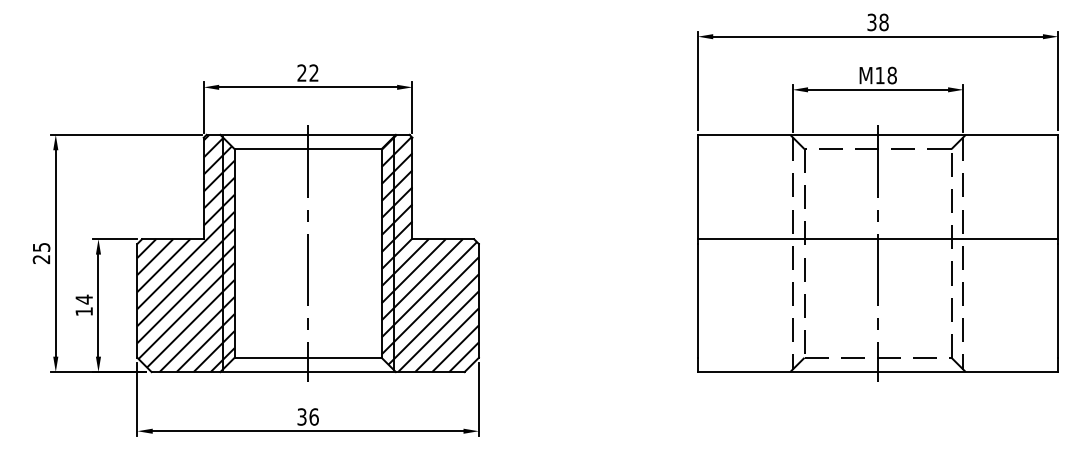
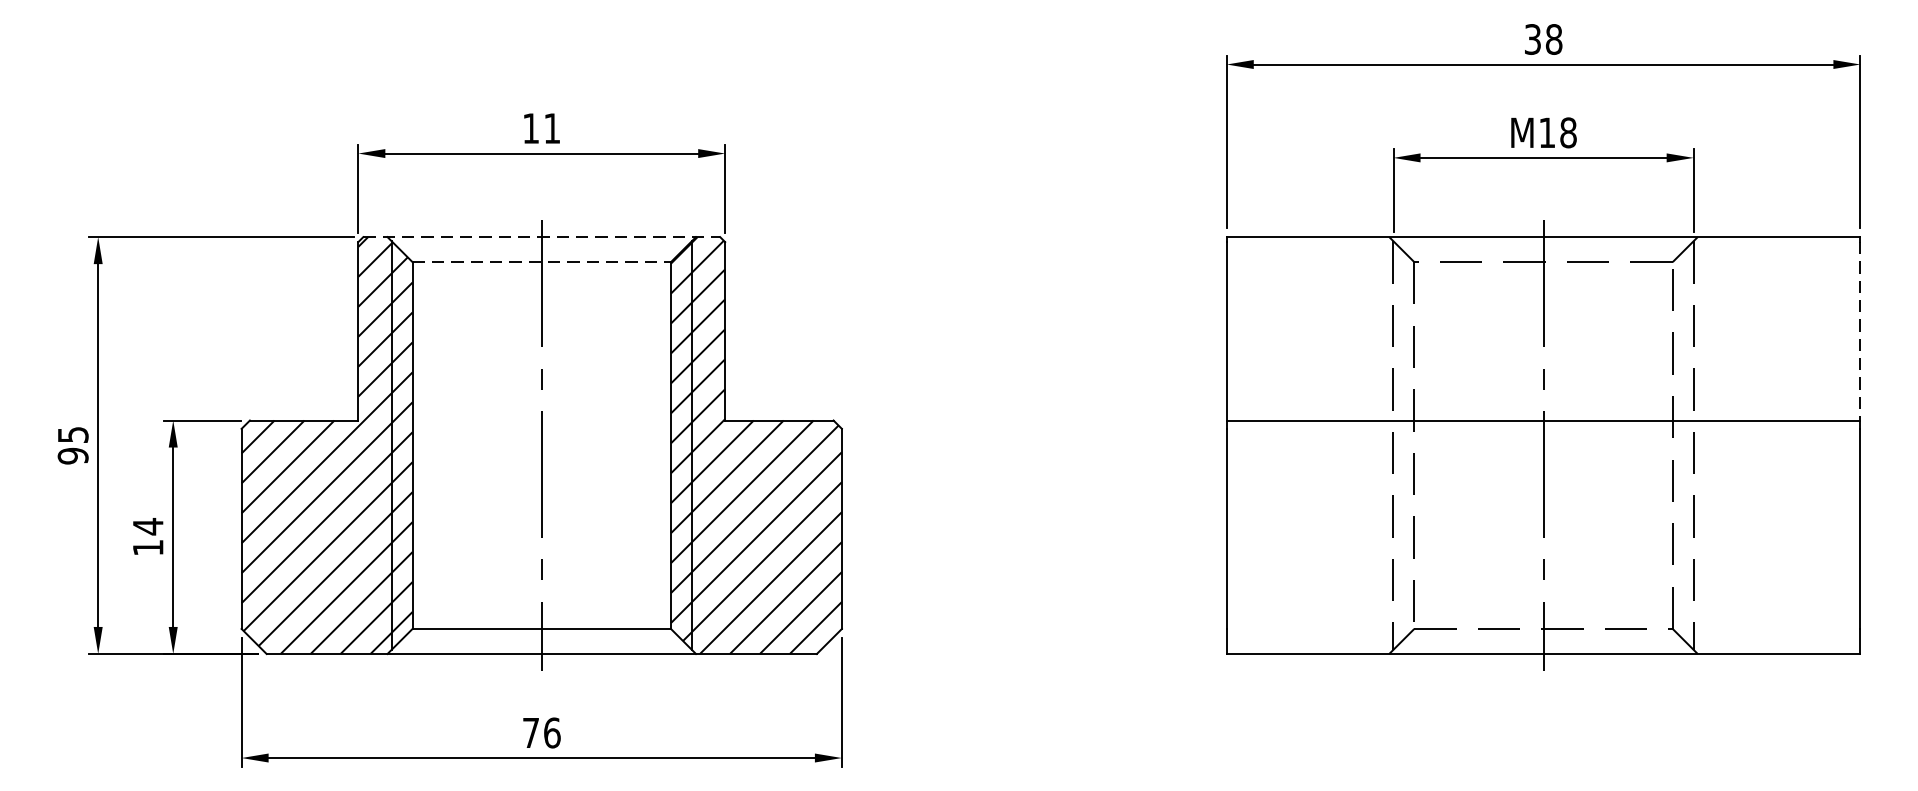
text: (307, 72) -> (540, 127), 22 -> 11
line: (308, 134) -> (542, 236), solid -> dashed
line: (308, 149) -> (542, 262), solid -> dashed
line: (1058, 188) -> (1860, 331), solid -> dashed
text: (41, 259) -> (73, 456), 25 -> 95
text: (301, 416) -> (530, 732), 36 -> 76

